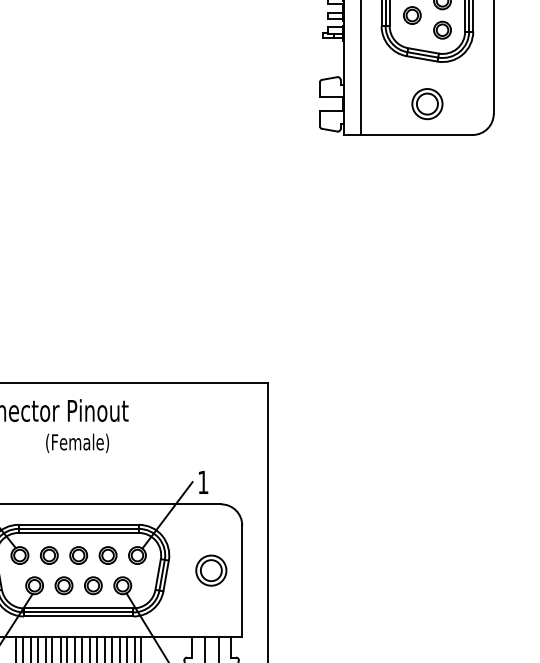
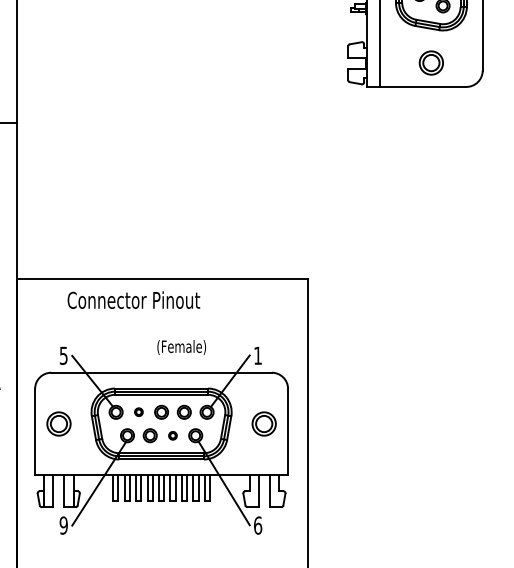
text: (77, 443) -> (181, 347), moved
part: (48, 554) -> (138, 411), size x0.6
part: (92, 585) -> (172, 435), size x0.6

